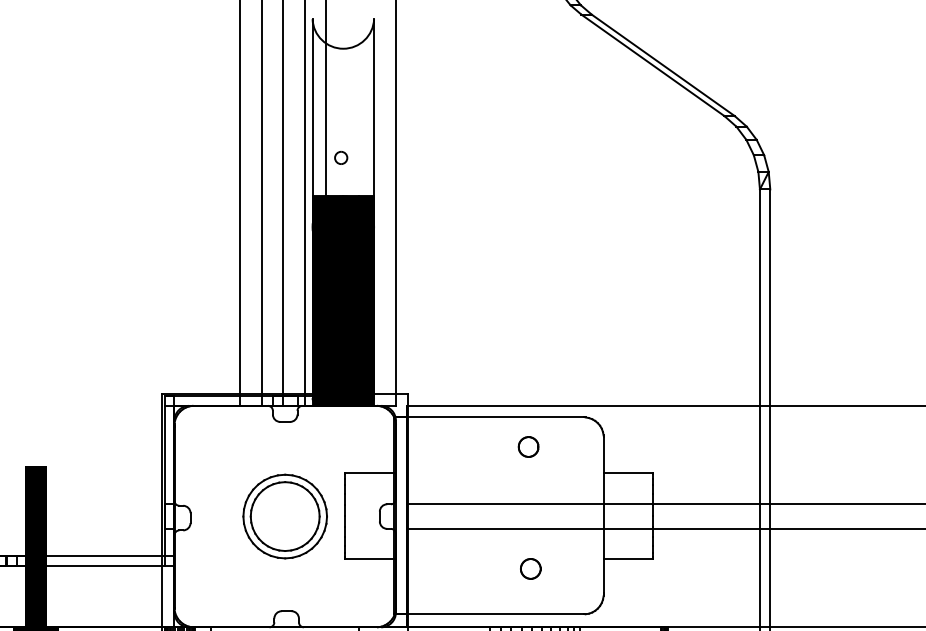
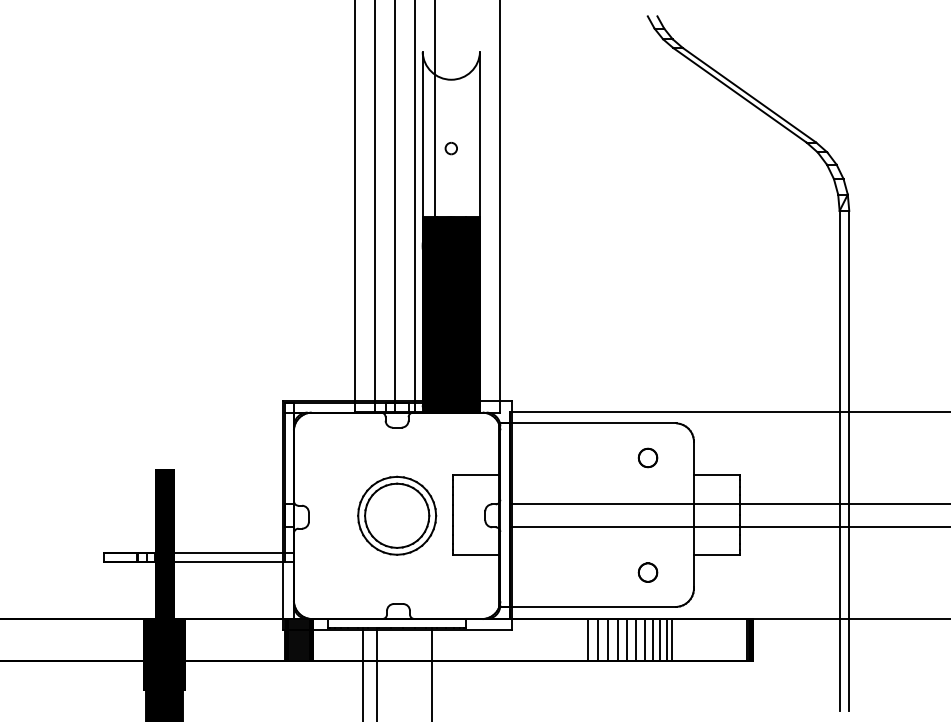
part: (340, 157) -> (450, 148), moved
part: (528, 446) -> (647, 457), moved
part: (530, 568) -> (647, 572), moved

